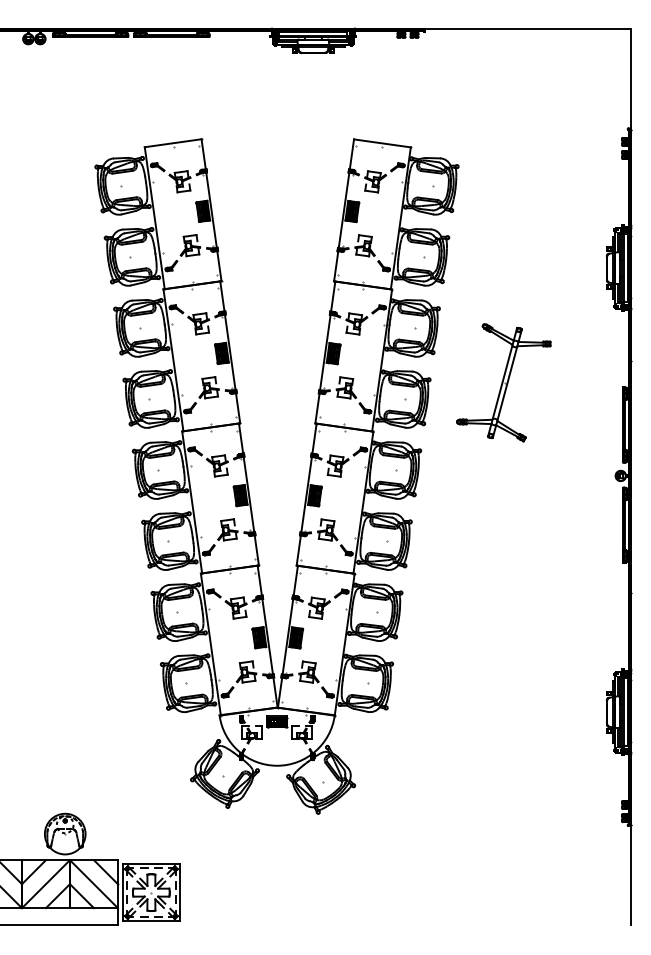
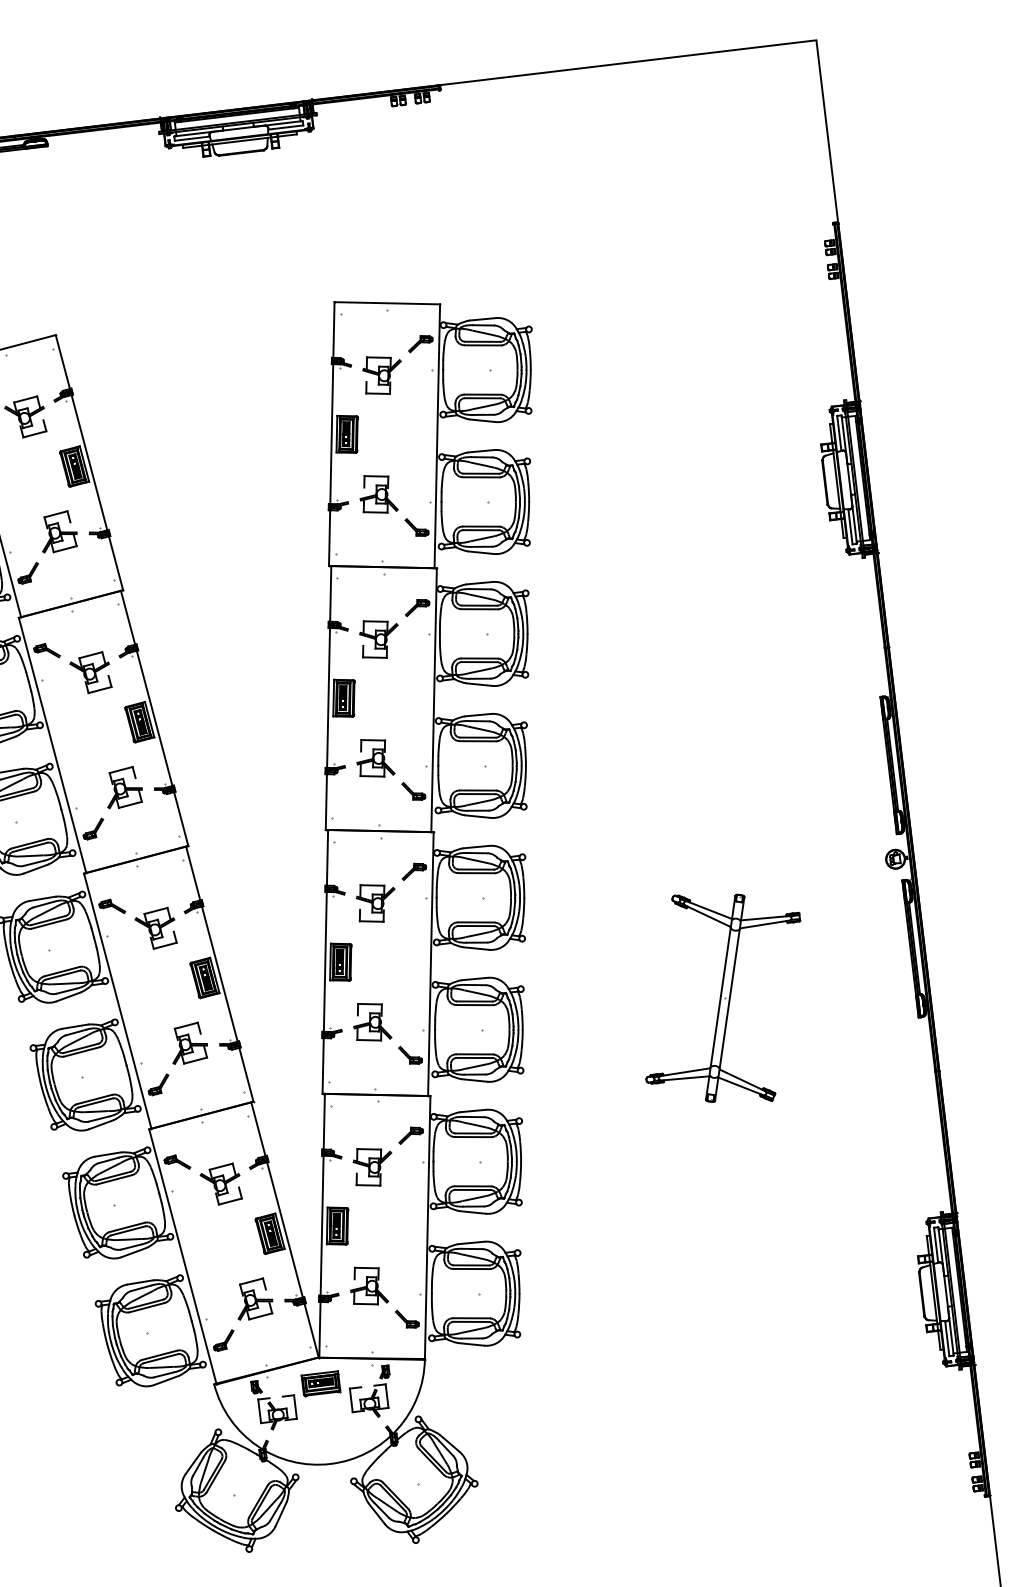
part: (503, 382) -> (722, 997), moved

